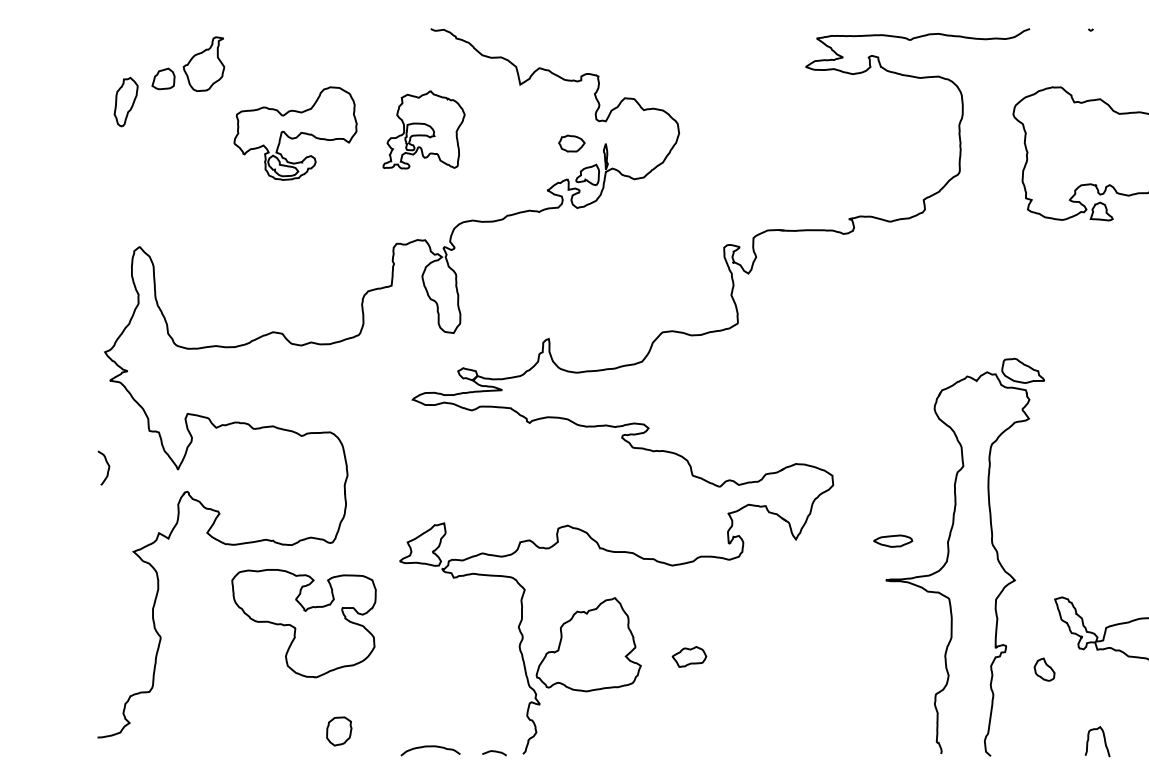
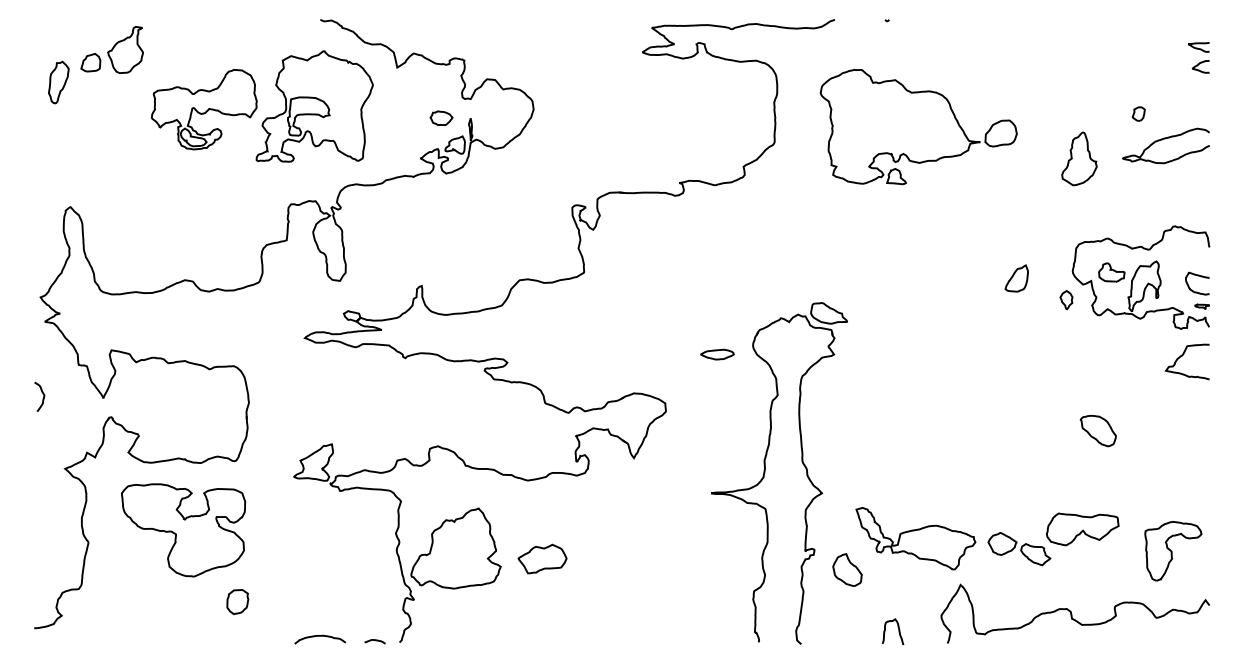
part: (423, 129) -> (314, 106), size x1.67
part: (893, 541) -> (717, 354), moved
part: (303, 623) -> (183, 530), moved
part: (689, 656) -> (542, 558), size x1.67
part: (1044, 669) -> (847, 569), size x1.67
part: (338, 730) -> (237, 601), moved

